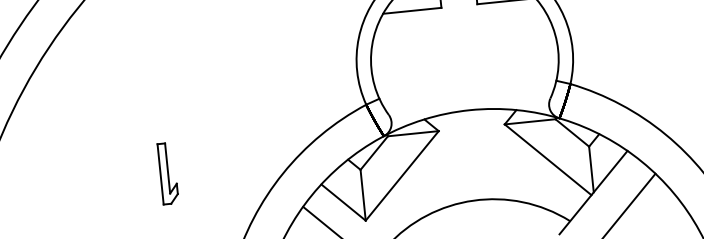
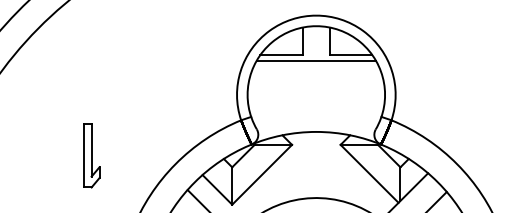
line: (458, 13) -> (315, 60), added
part: (167, 173) -> (91, 155), size x1.43

